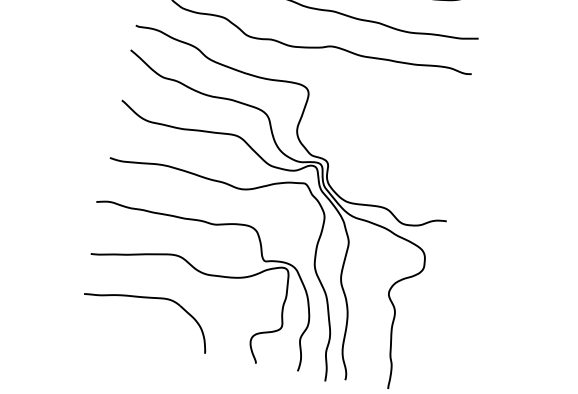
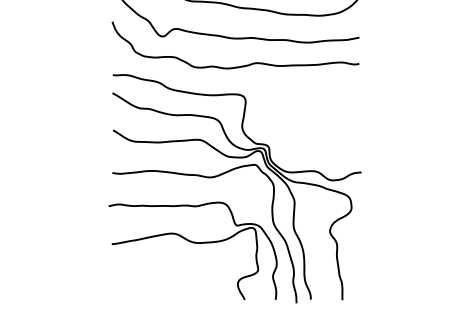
part: (148, 299) -> (159, 268), removed

